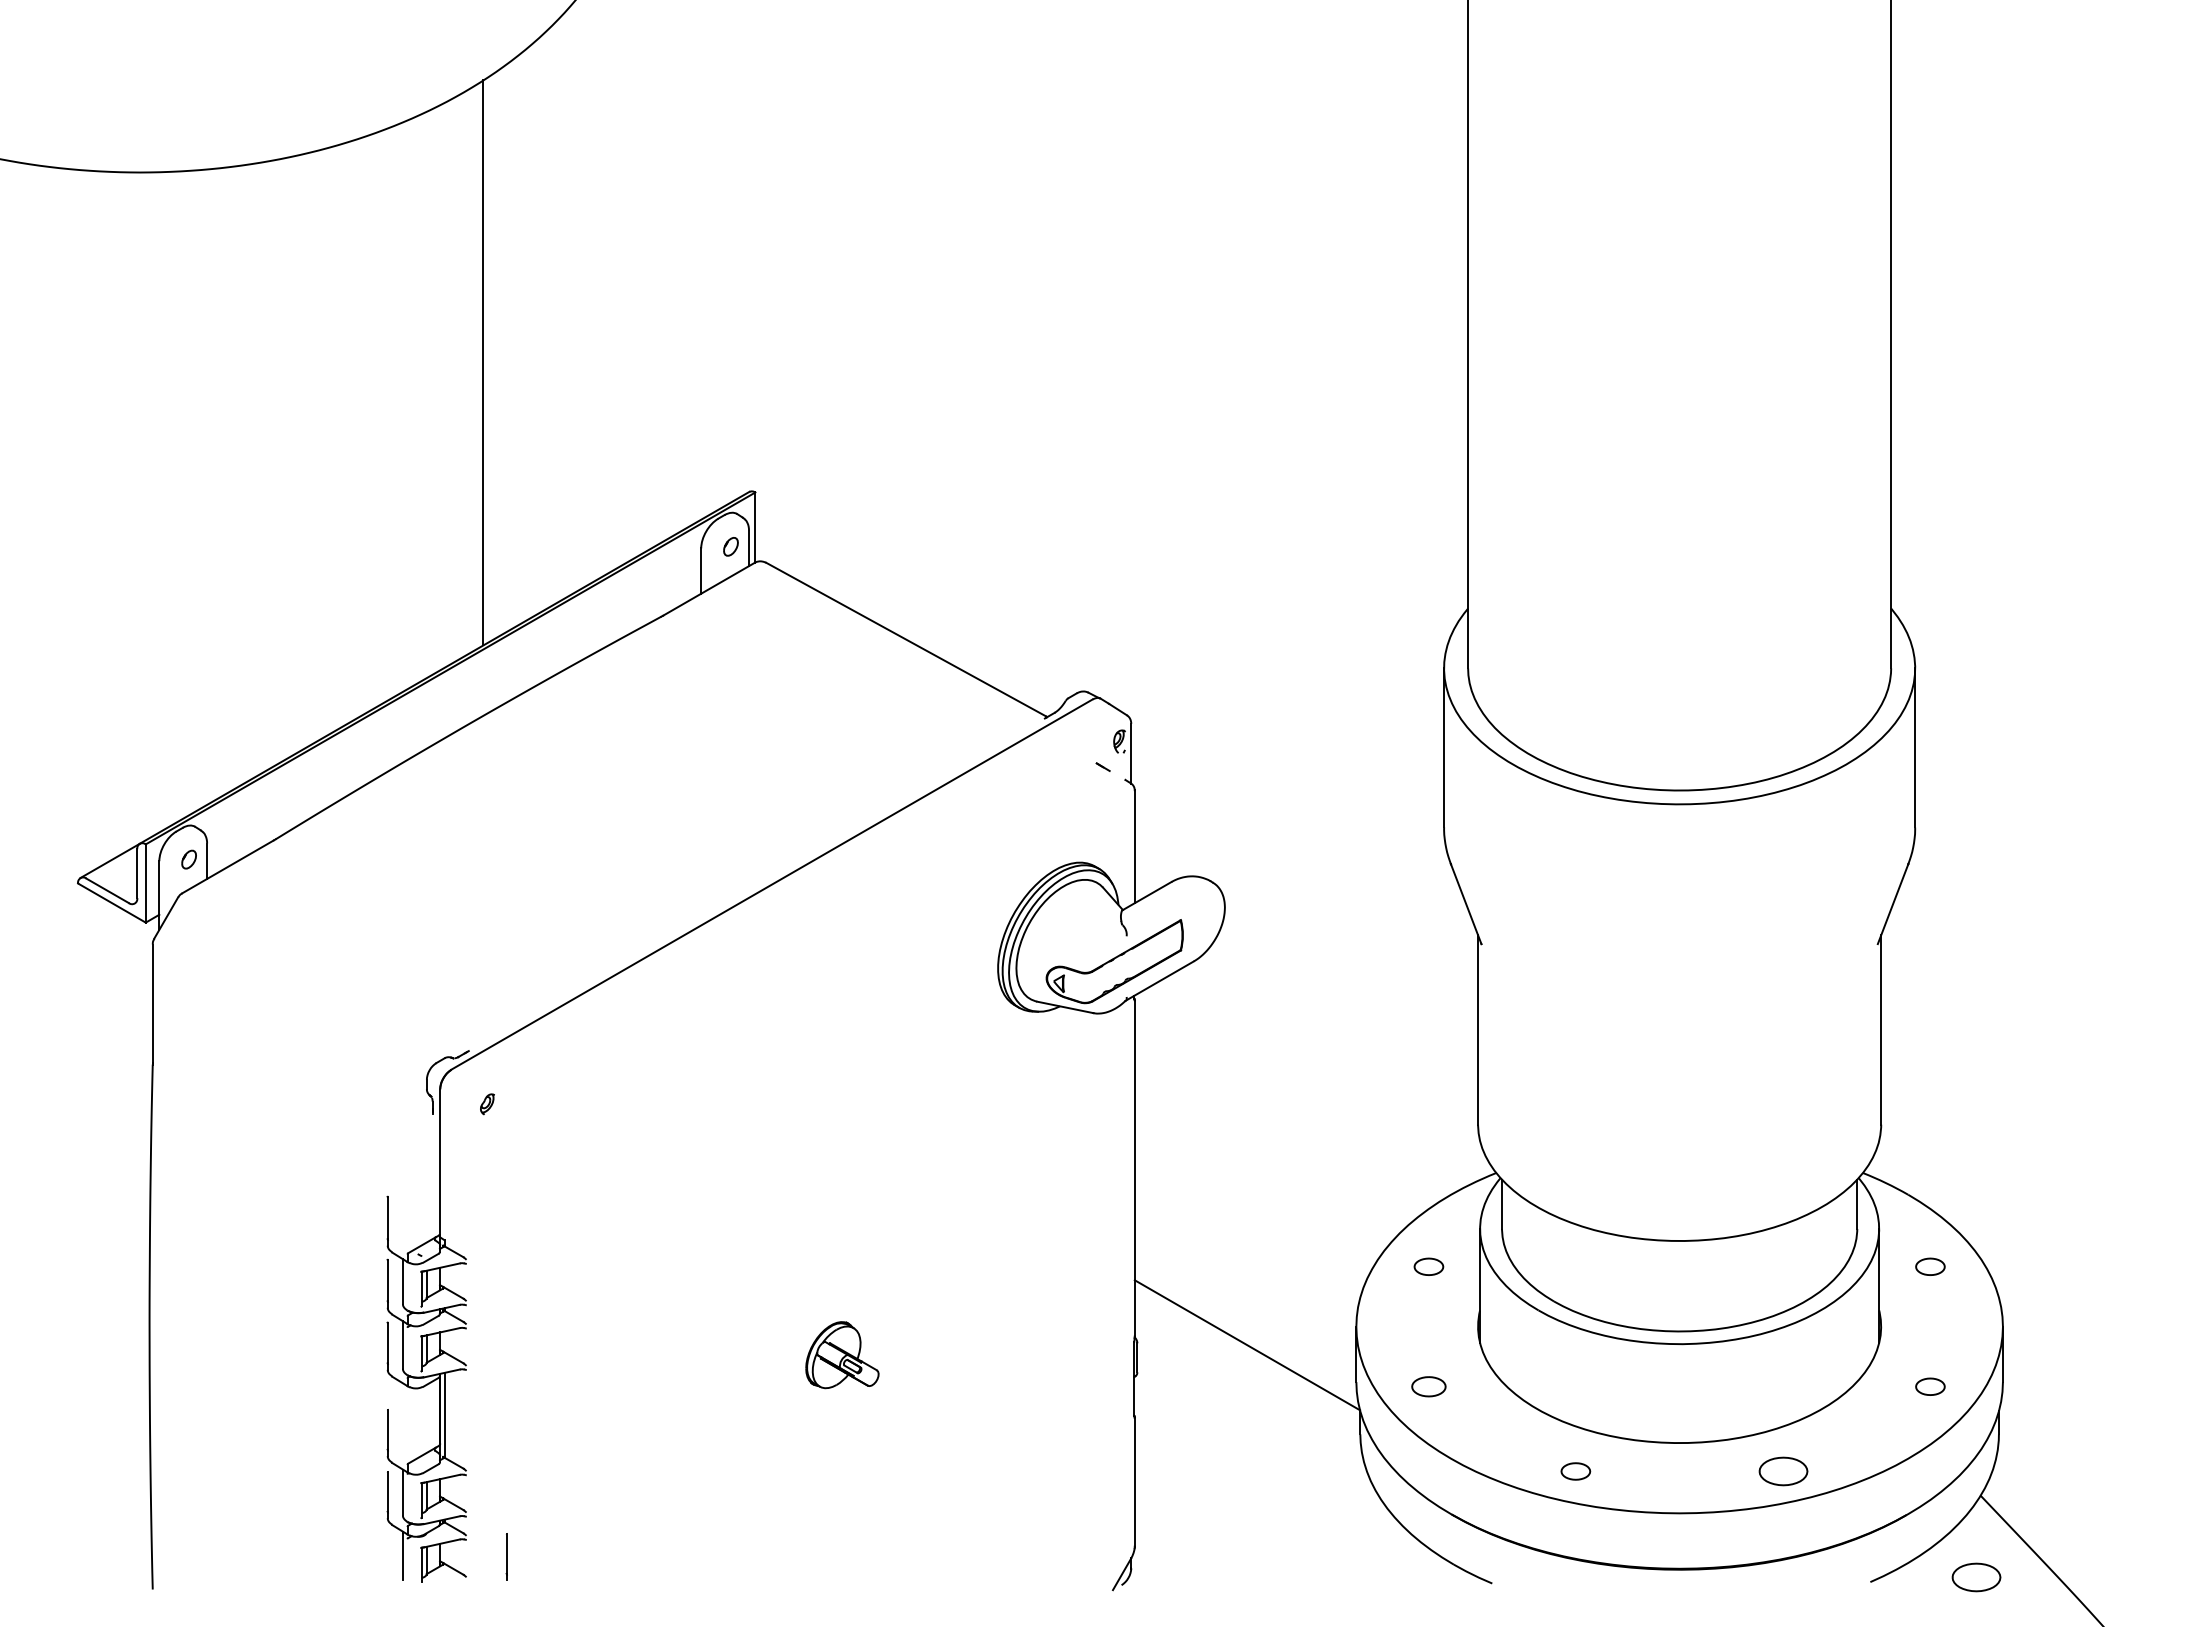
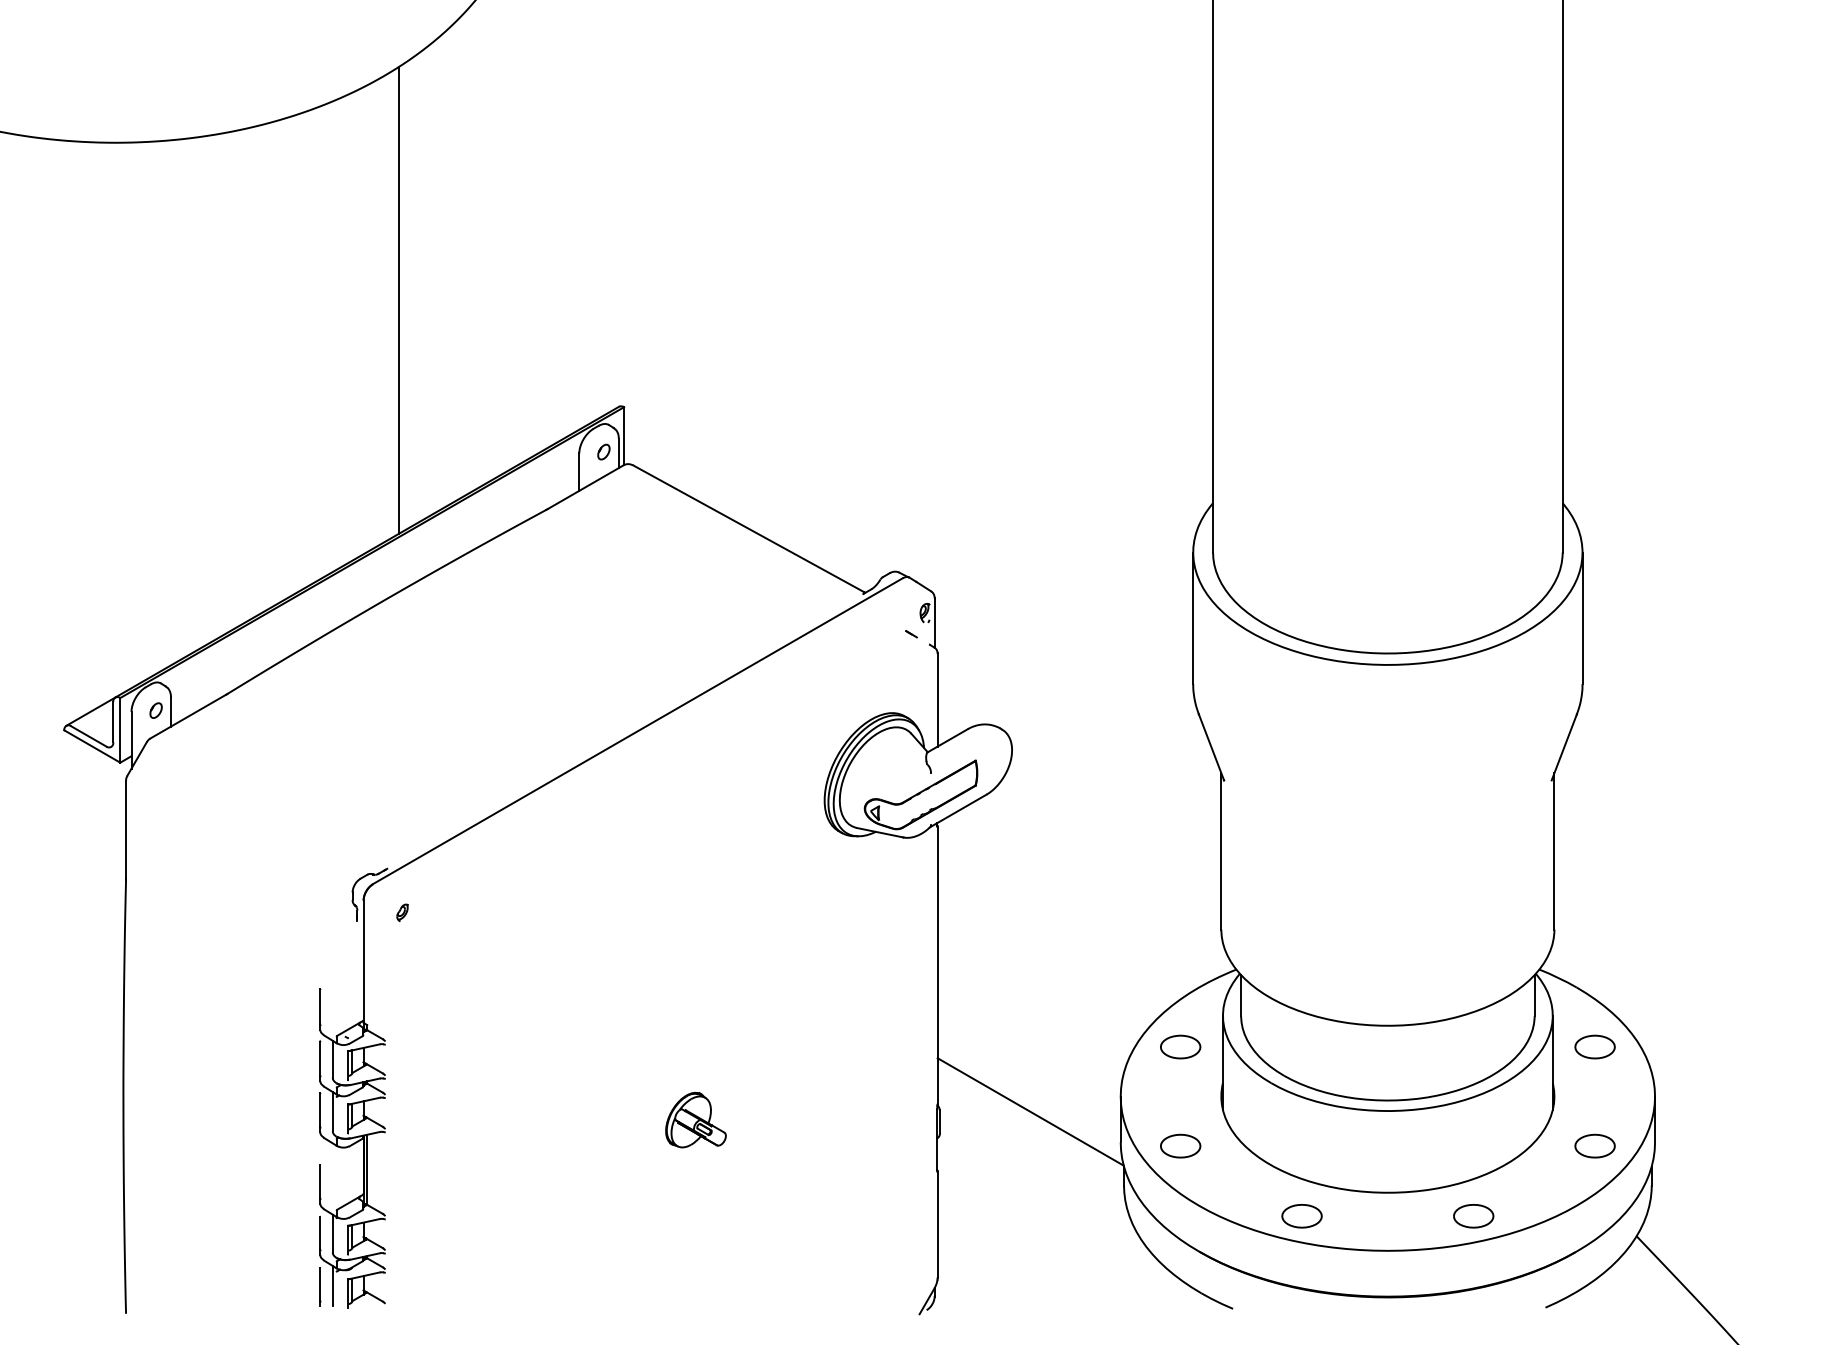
part: (1428, 1266) -> (1180, 1046), size x1.67
part: (1930, 1266) -> (1595, 1046), size x1.67
part: (1428, 1386) -> (1180, 1146), size x1.43
part: (1930, 1386) -> (1595, 1146), size x1.67
part: (1575, 1471) -> (1301, 1216), size x1.67
line: (506, 1556) -> (320, 1286), moved
part: (1976, 1577) -> (1633, 1303), removed

